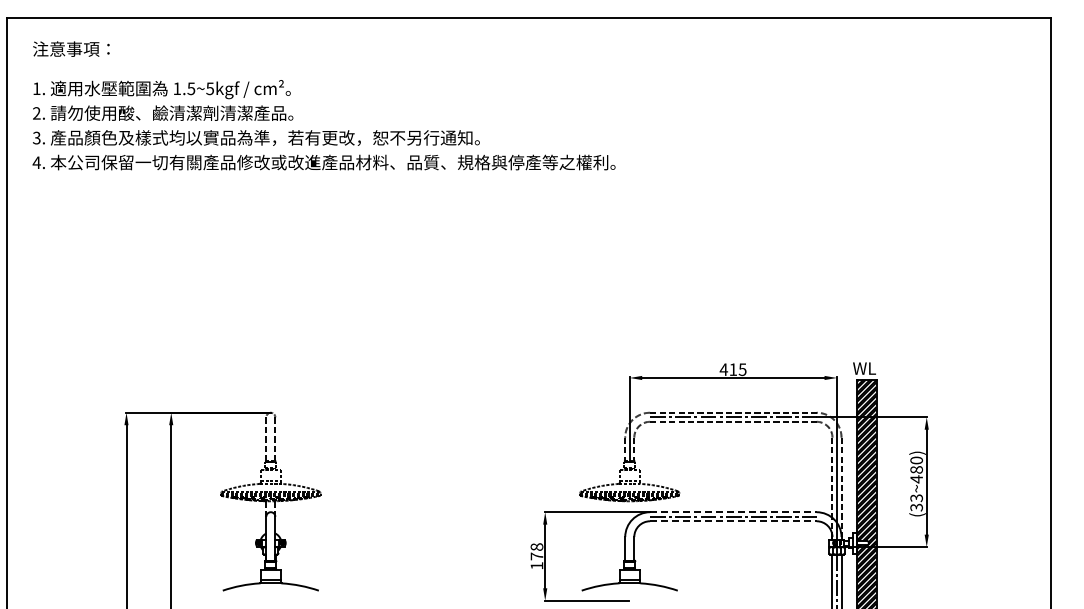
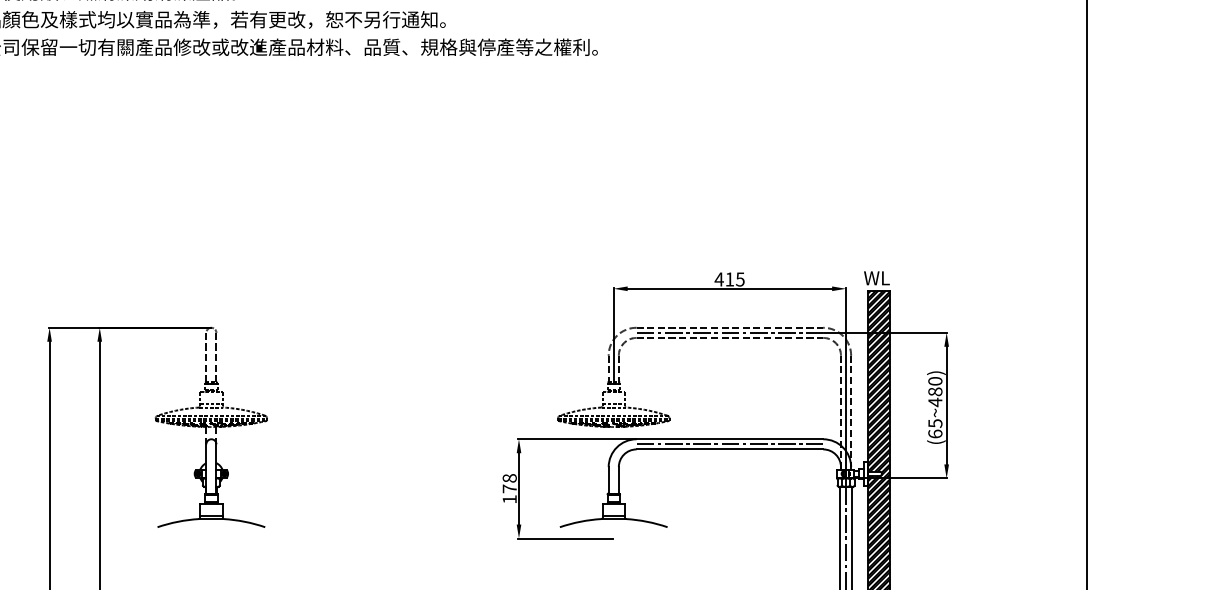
text: (916, 502) -> (935, 428), (33~480) -> (65~480)
line: (733, 512) -> (730, 439), dashed -> solid
line: (733, 521) -> (730, 449), dashed -> solid

